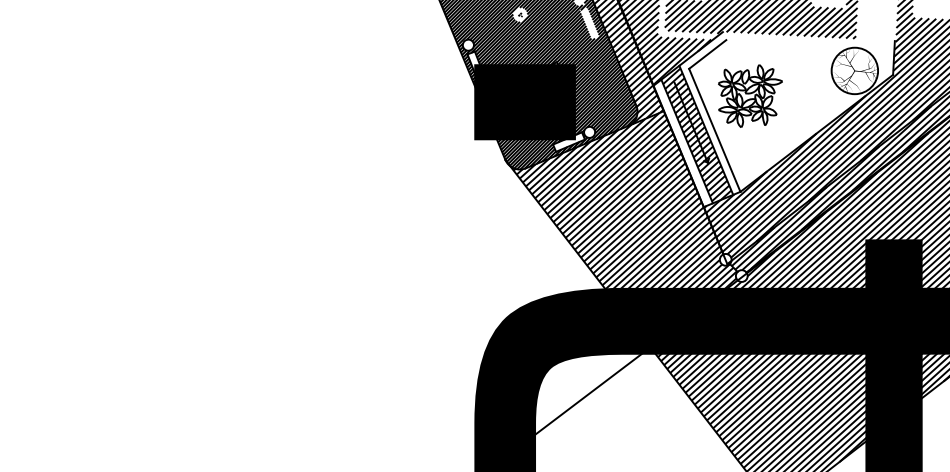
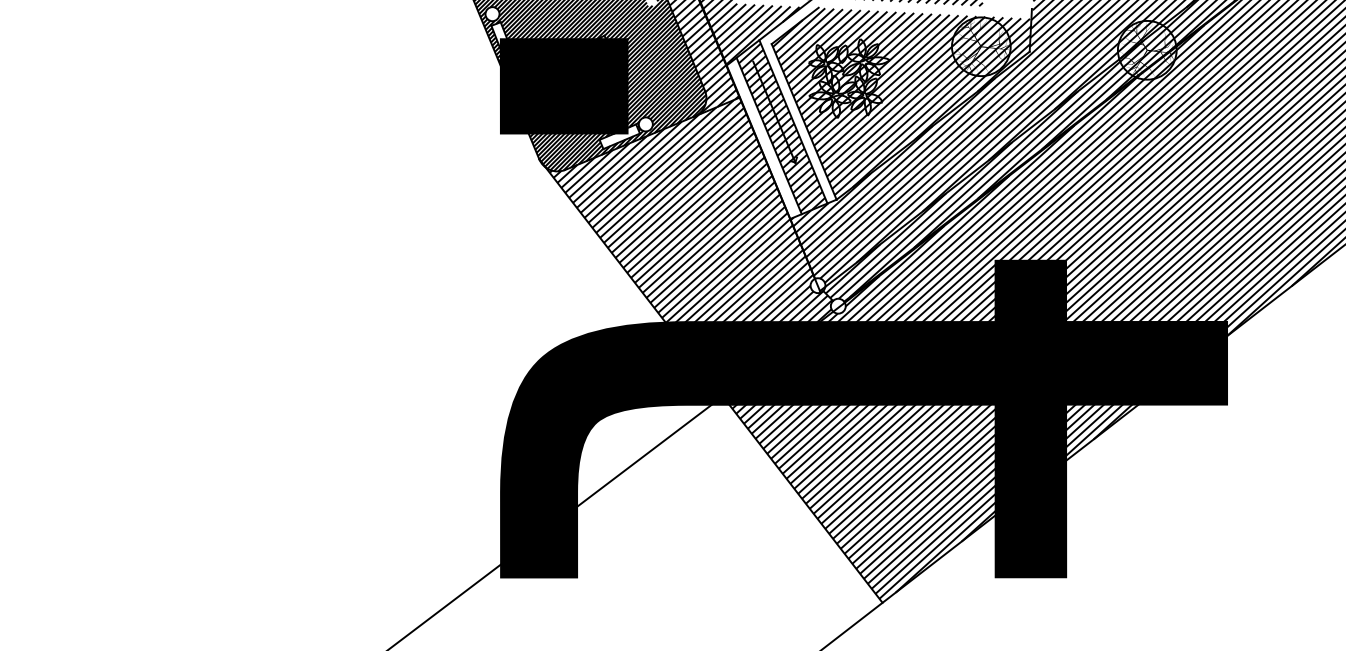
hatch: (791, 114) -> (901, 101), added

